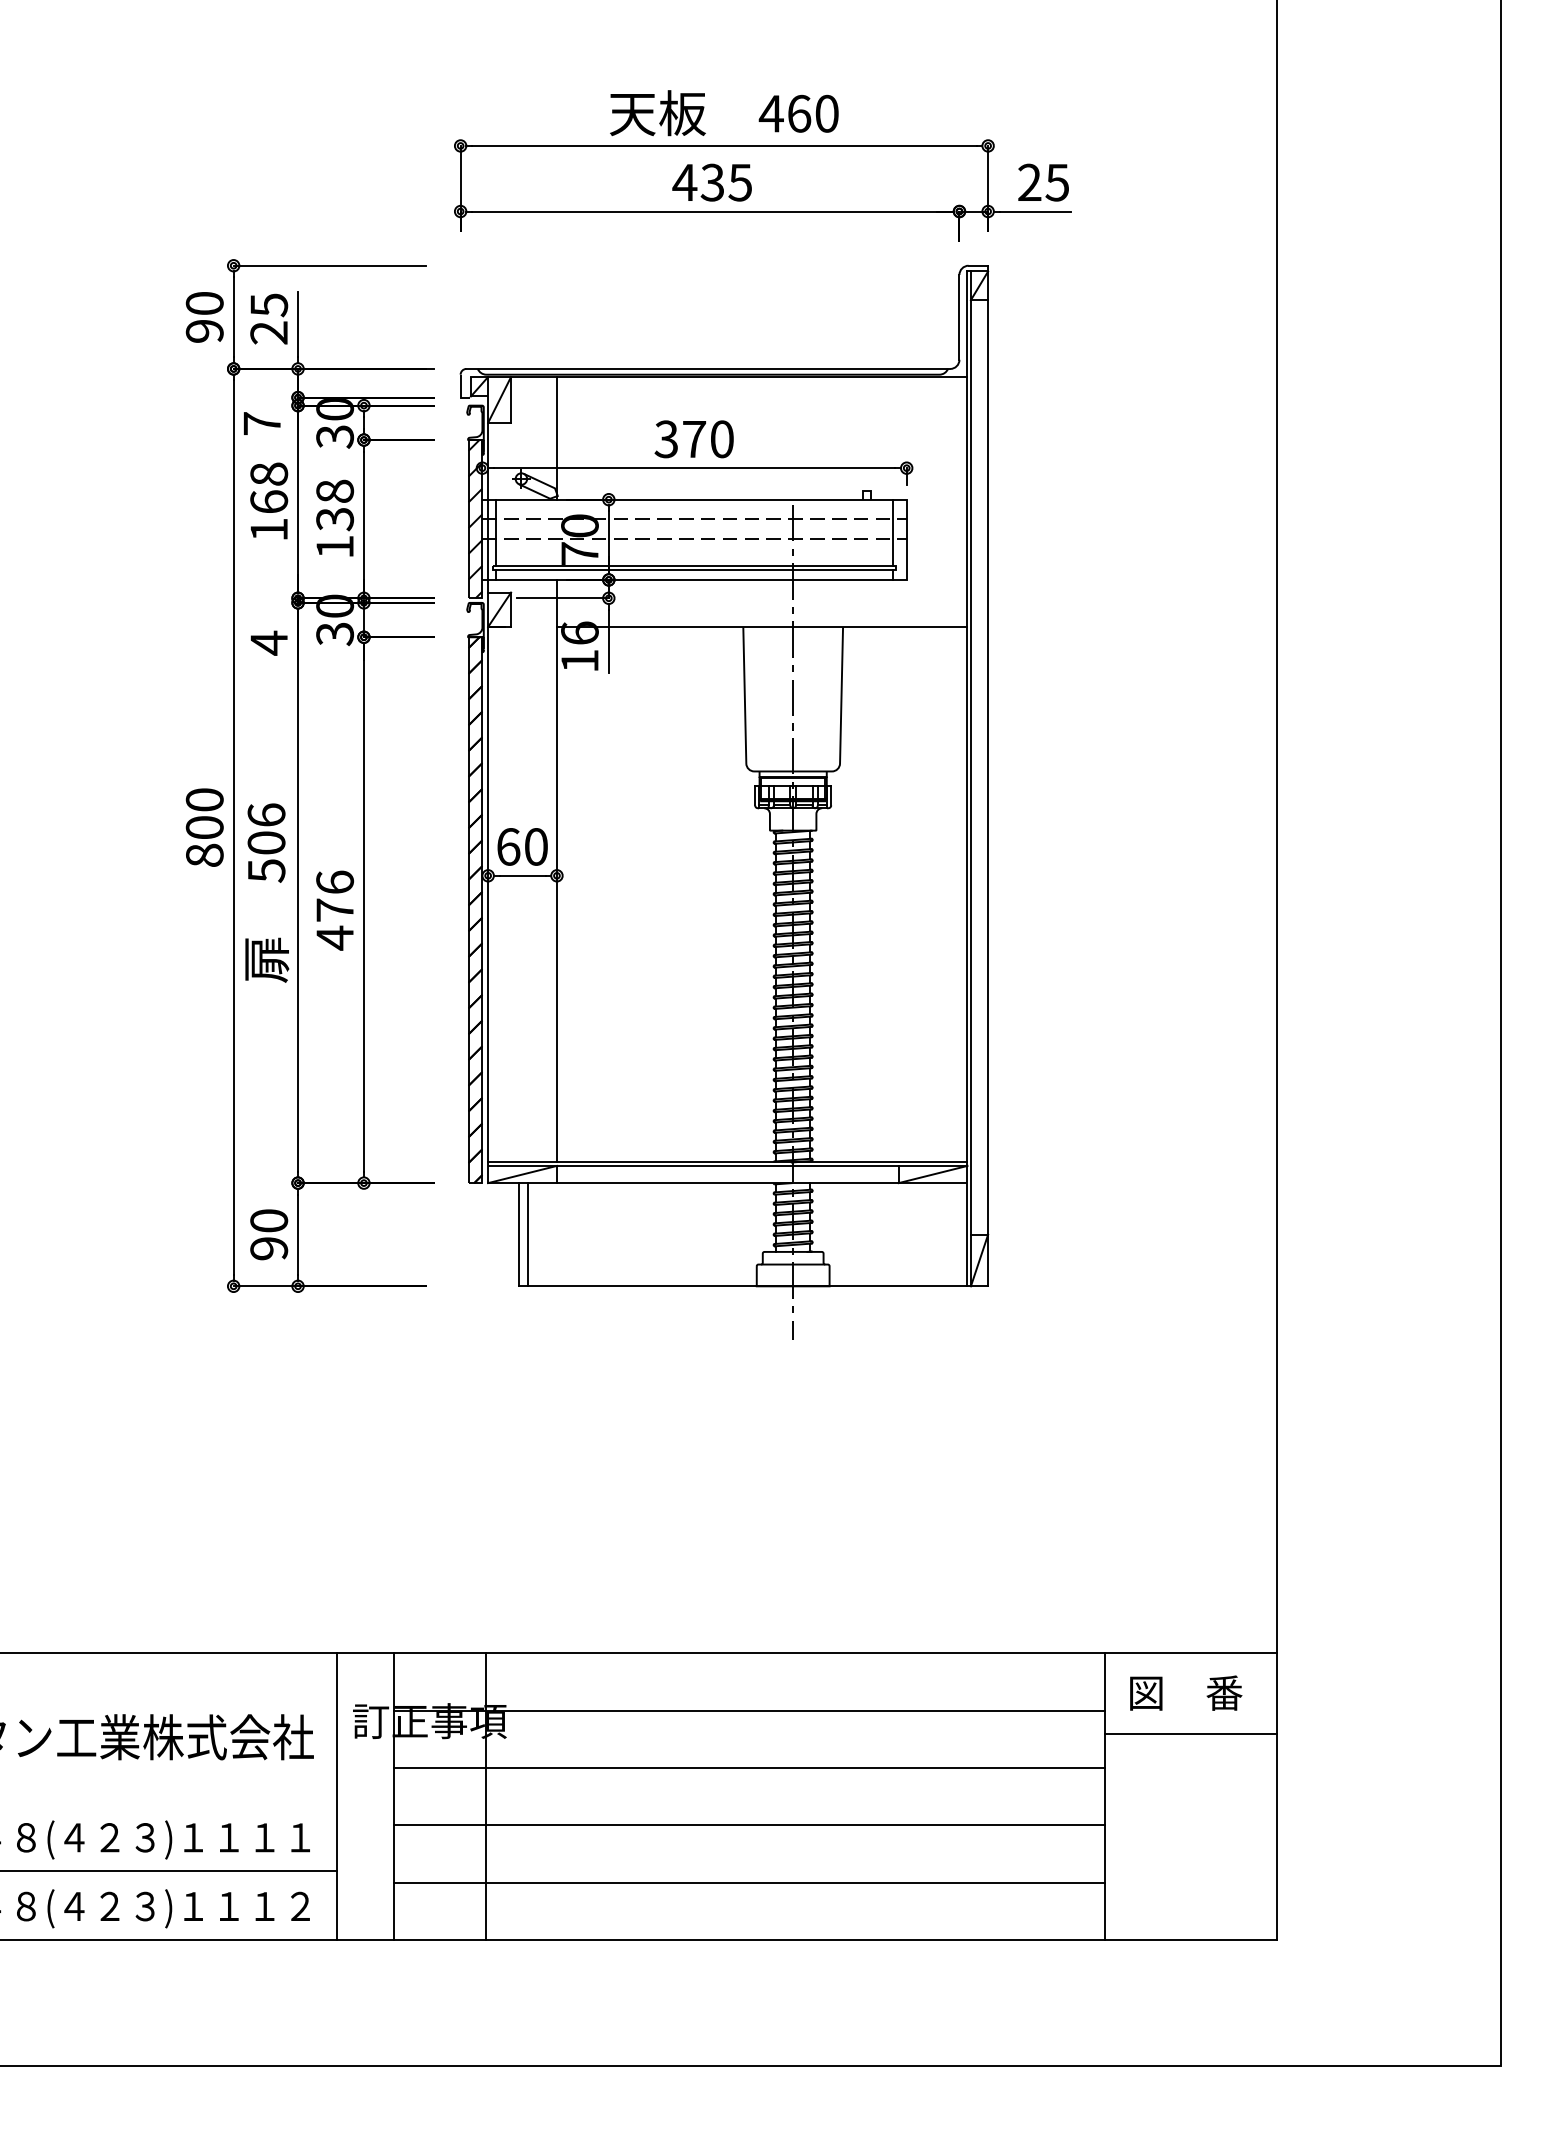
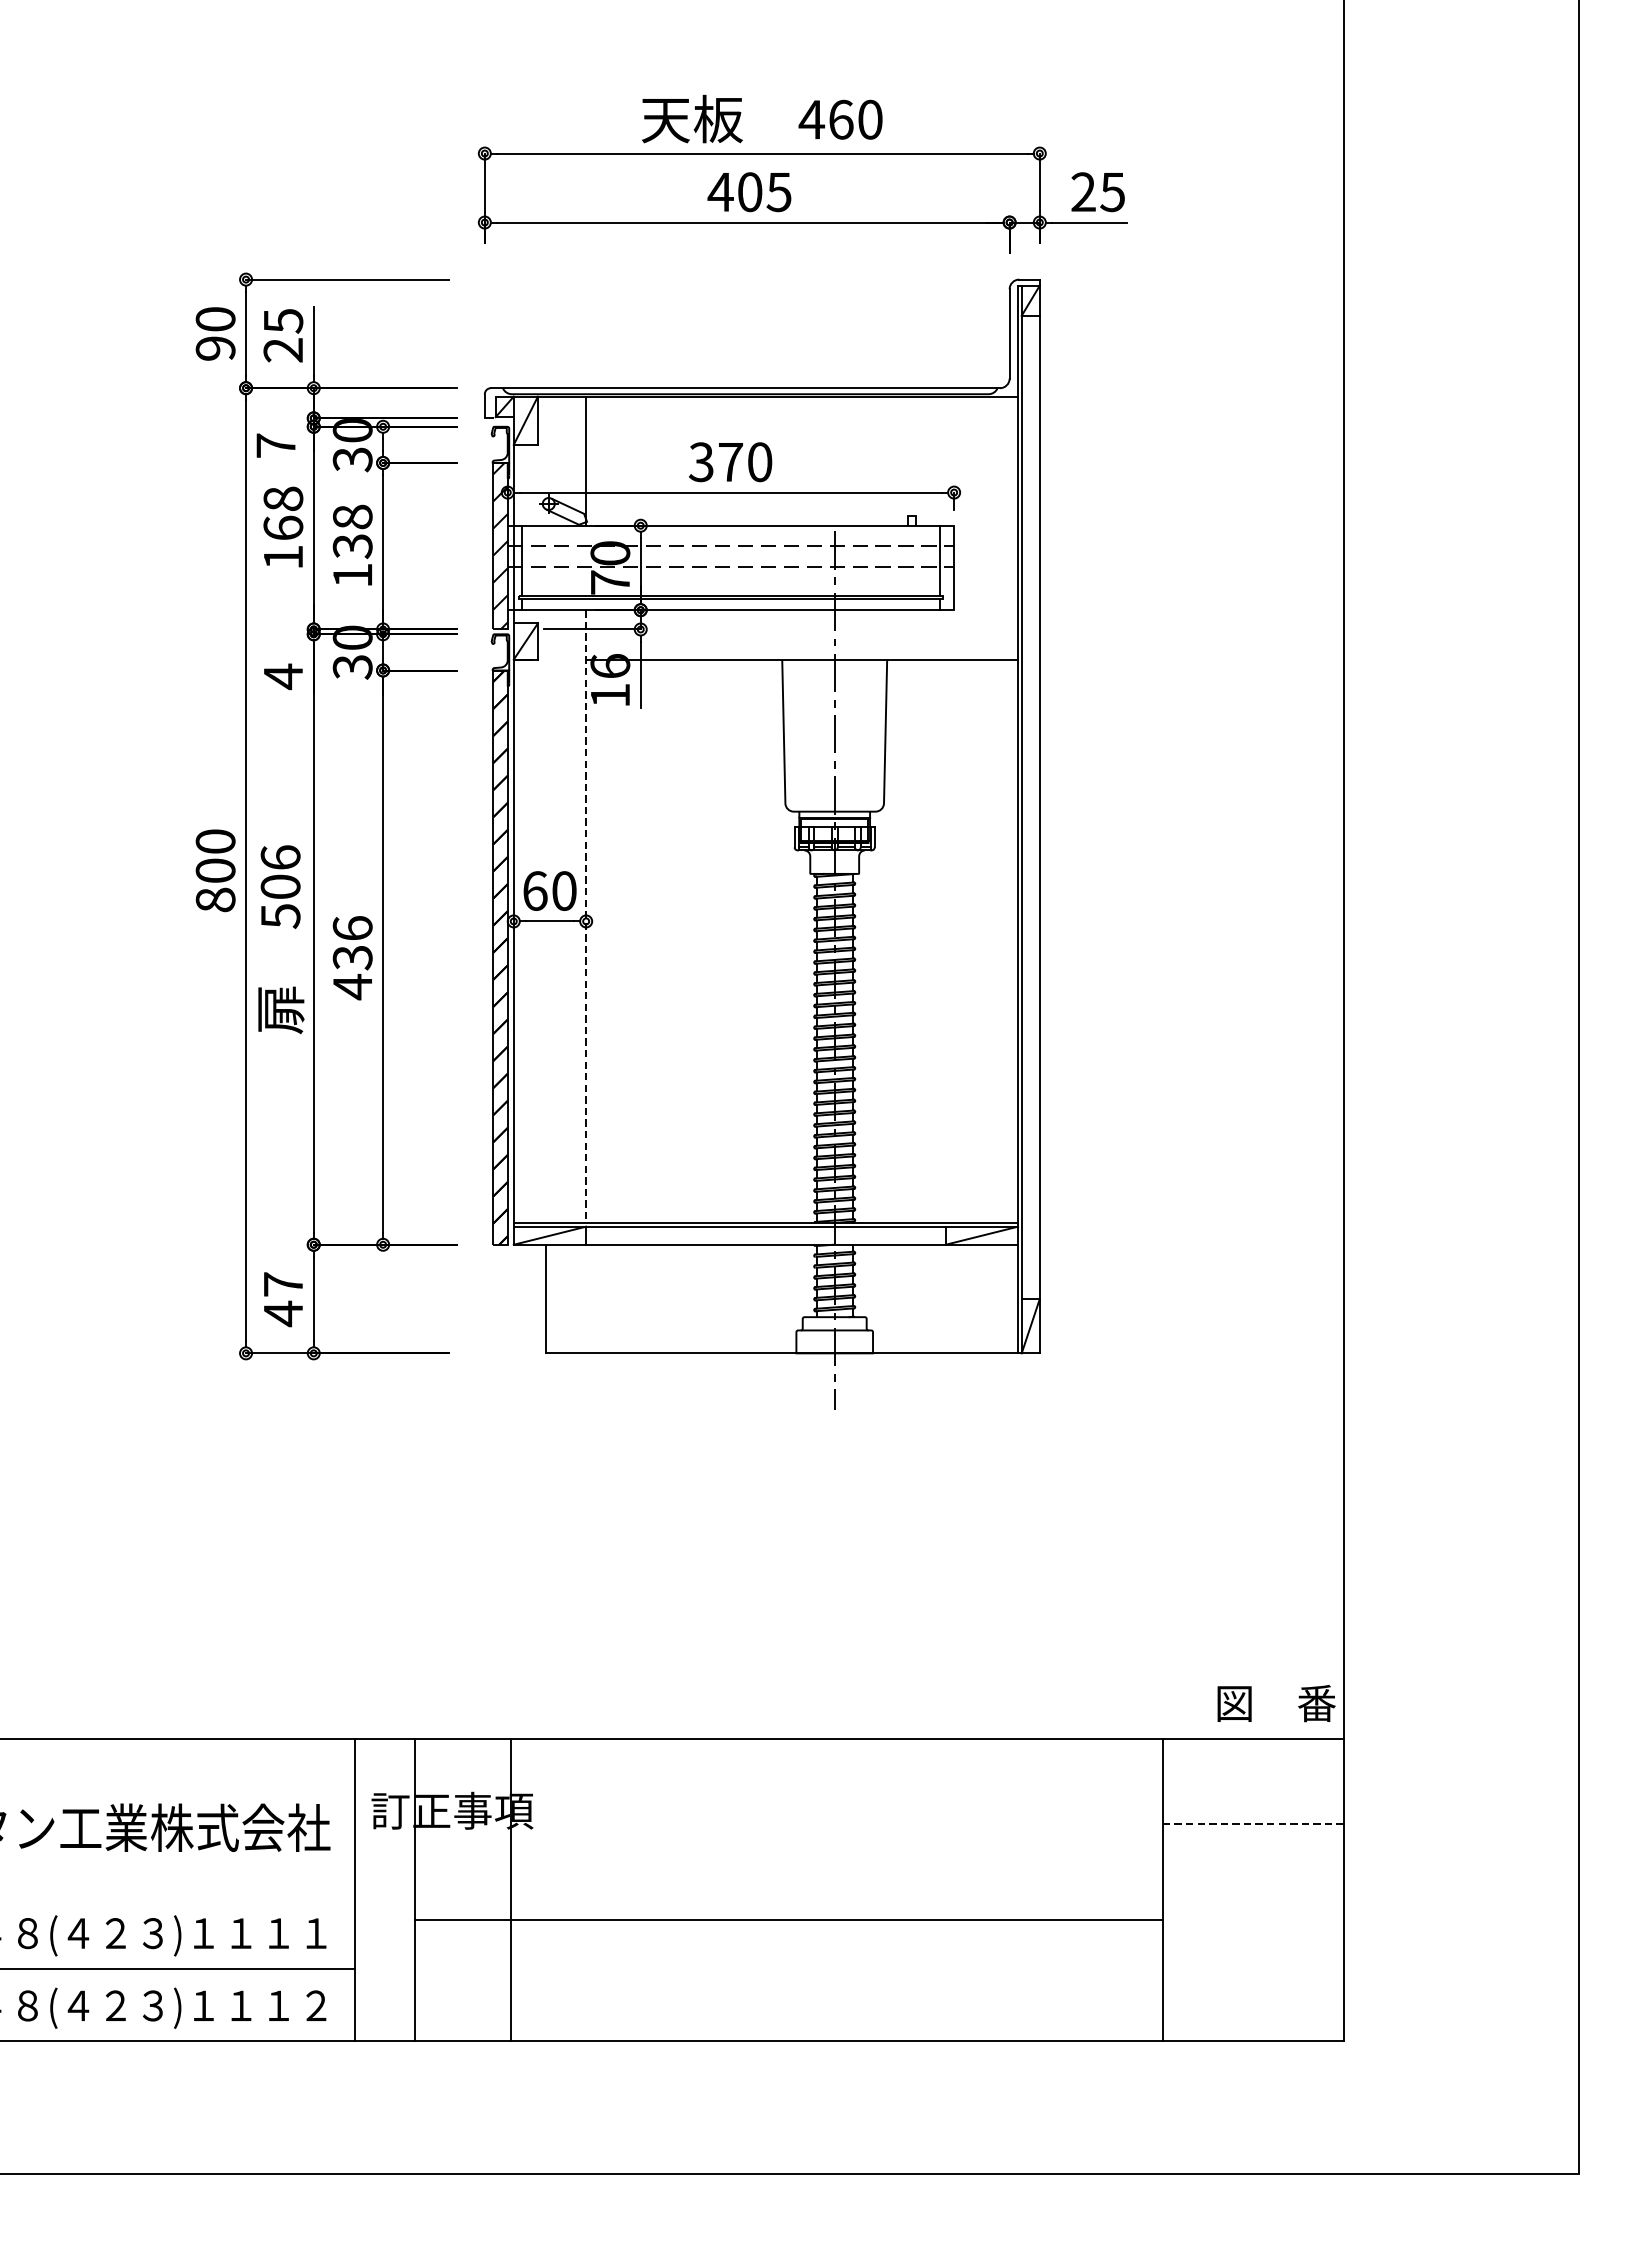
text: (712, 182) -> (749, 192), 435 -> 405
line: (556, 871) -> (585, 916), solid -> dashed
text: (335, 910) -> (353, 957), 476 -> 436
line: (528, 1234) -> (556, 1298), removed
text: (269, 1235) -> (283, 1299), 90 -> 47
text: (1186, 1692) -> (1276, 1702), moved
line: (749, 1710) -> (788, 1799), removed
line: (1191, 1733) -> (1253, 1823), solid -> dashed
line: (749, 1767) -> (788, 1859), removed
line: (749, 1882) -> (788, 1980), removed

